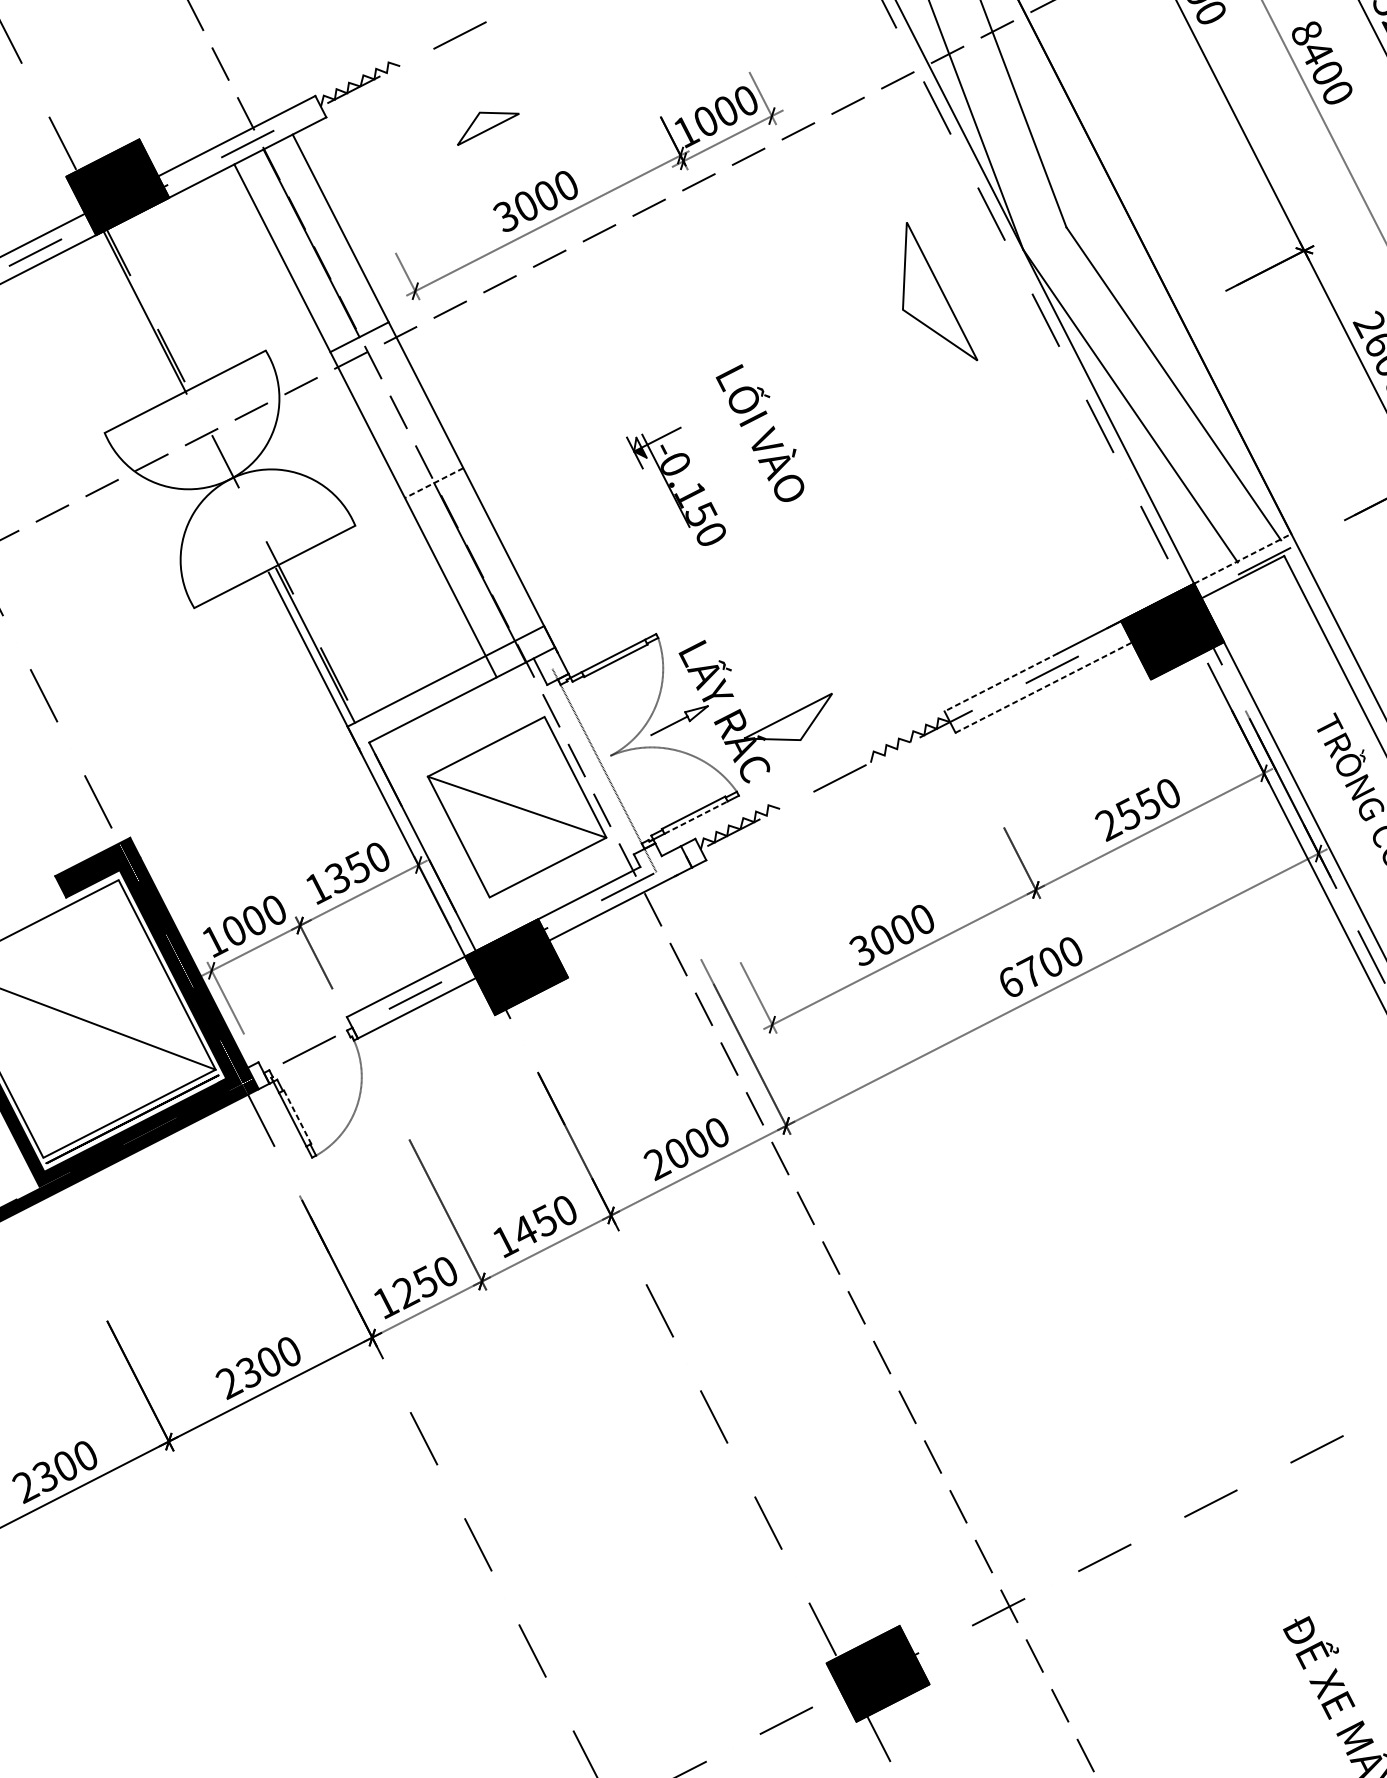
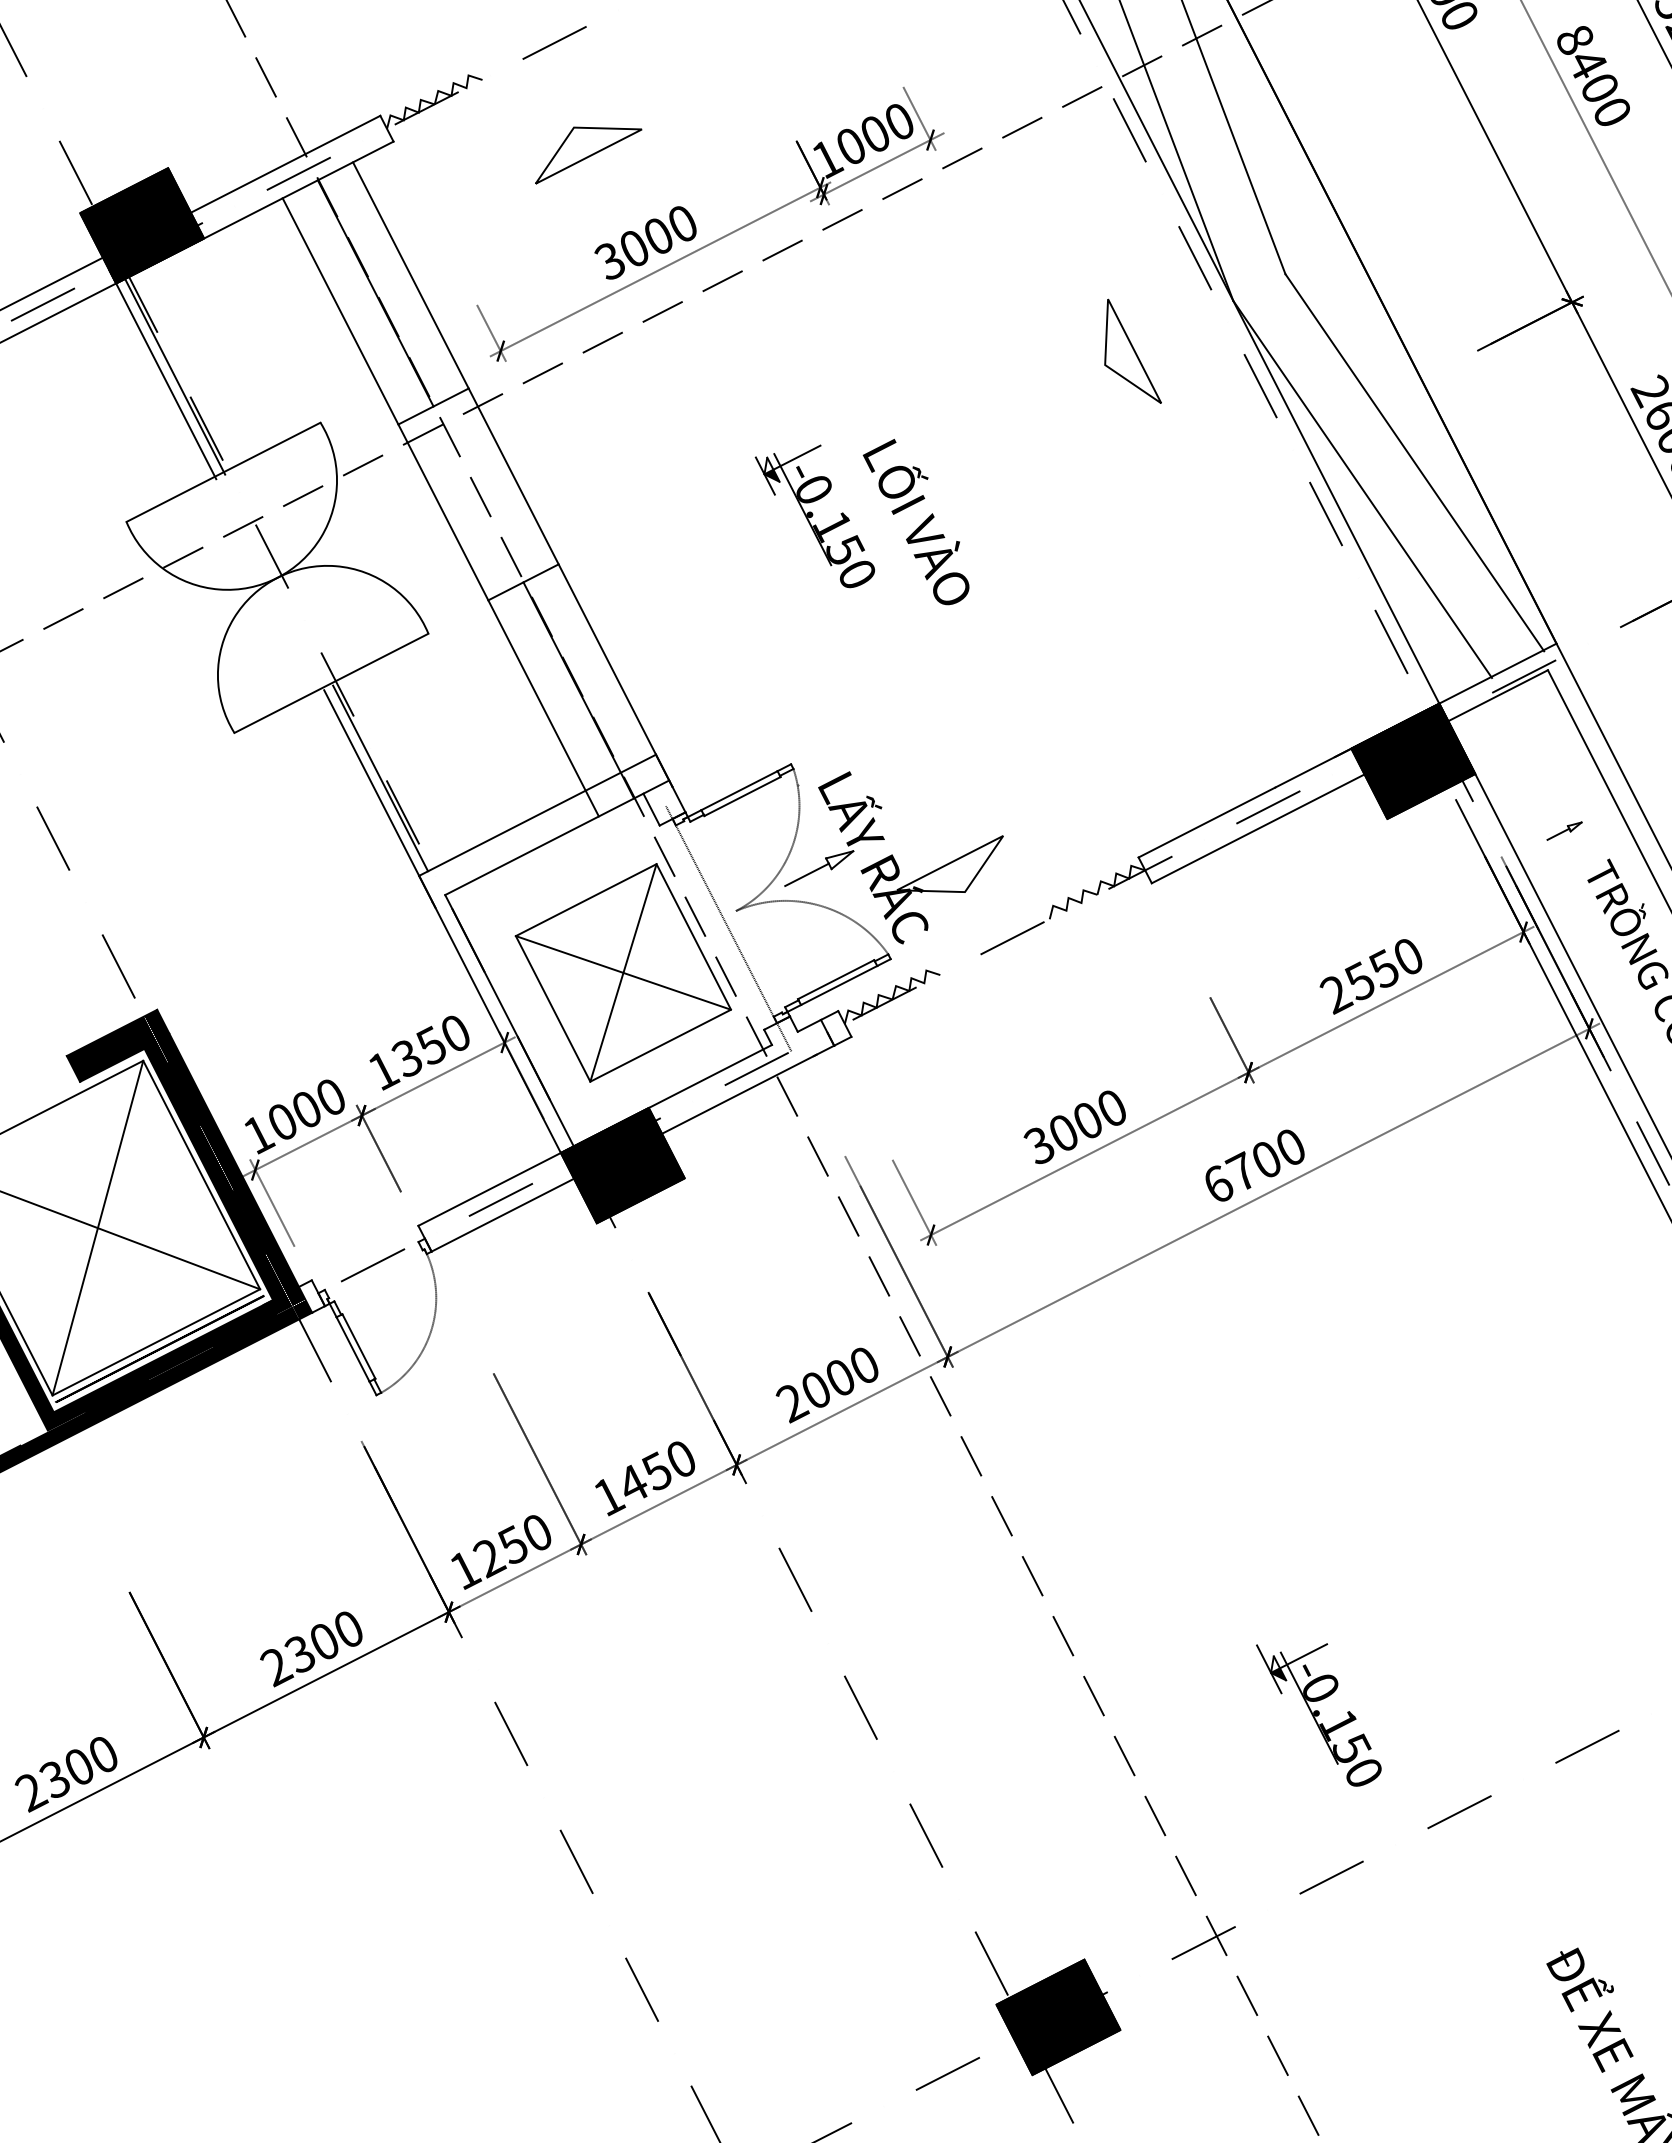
part: (488, 128) -> (588, 155), size x1.43
part: (939, 290) -> (1132, 350), size x0.62
line: (134, 310) -> (162, 374), added
line: (434, 483) -> (523, 582), dashed -> solid
part: (675, 486) -> (814, 516), moved
line: (1242, 558) -> (1497, 673), dashed -> solid
line: (1000, 682) -> (1206, 822), dashed -> solid
line: (1044, 687) -> (1258, 828), dashed -> solid
part: (1298, 689) -> (1564, 830), added
line: (517, 806) -> (623, 972), added
line: (696, 817) -> (839, 985), dashed -> solid
line: (80, 1018) -> (97, 1227), added
line: (298, 1117) -> (359, 1346), dashed -> solid
part: (1093, 1422) -> (1318, 1714), added

